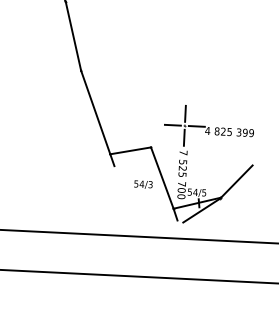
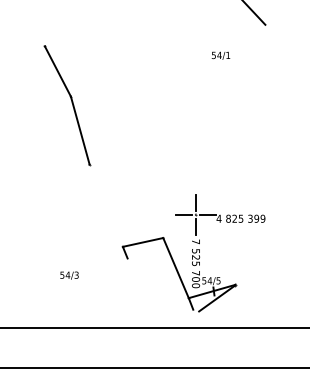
line: (94, 112) -> (105, 205), removed
line: (236, 181) -> (250, 267), removed
text: (143, 184) -> (69, 275), moved

